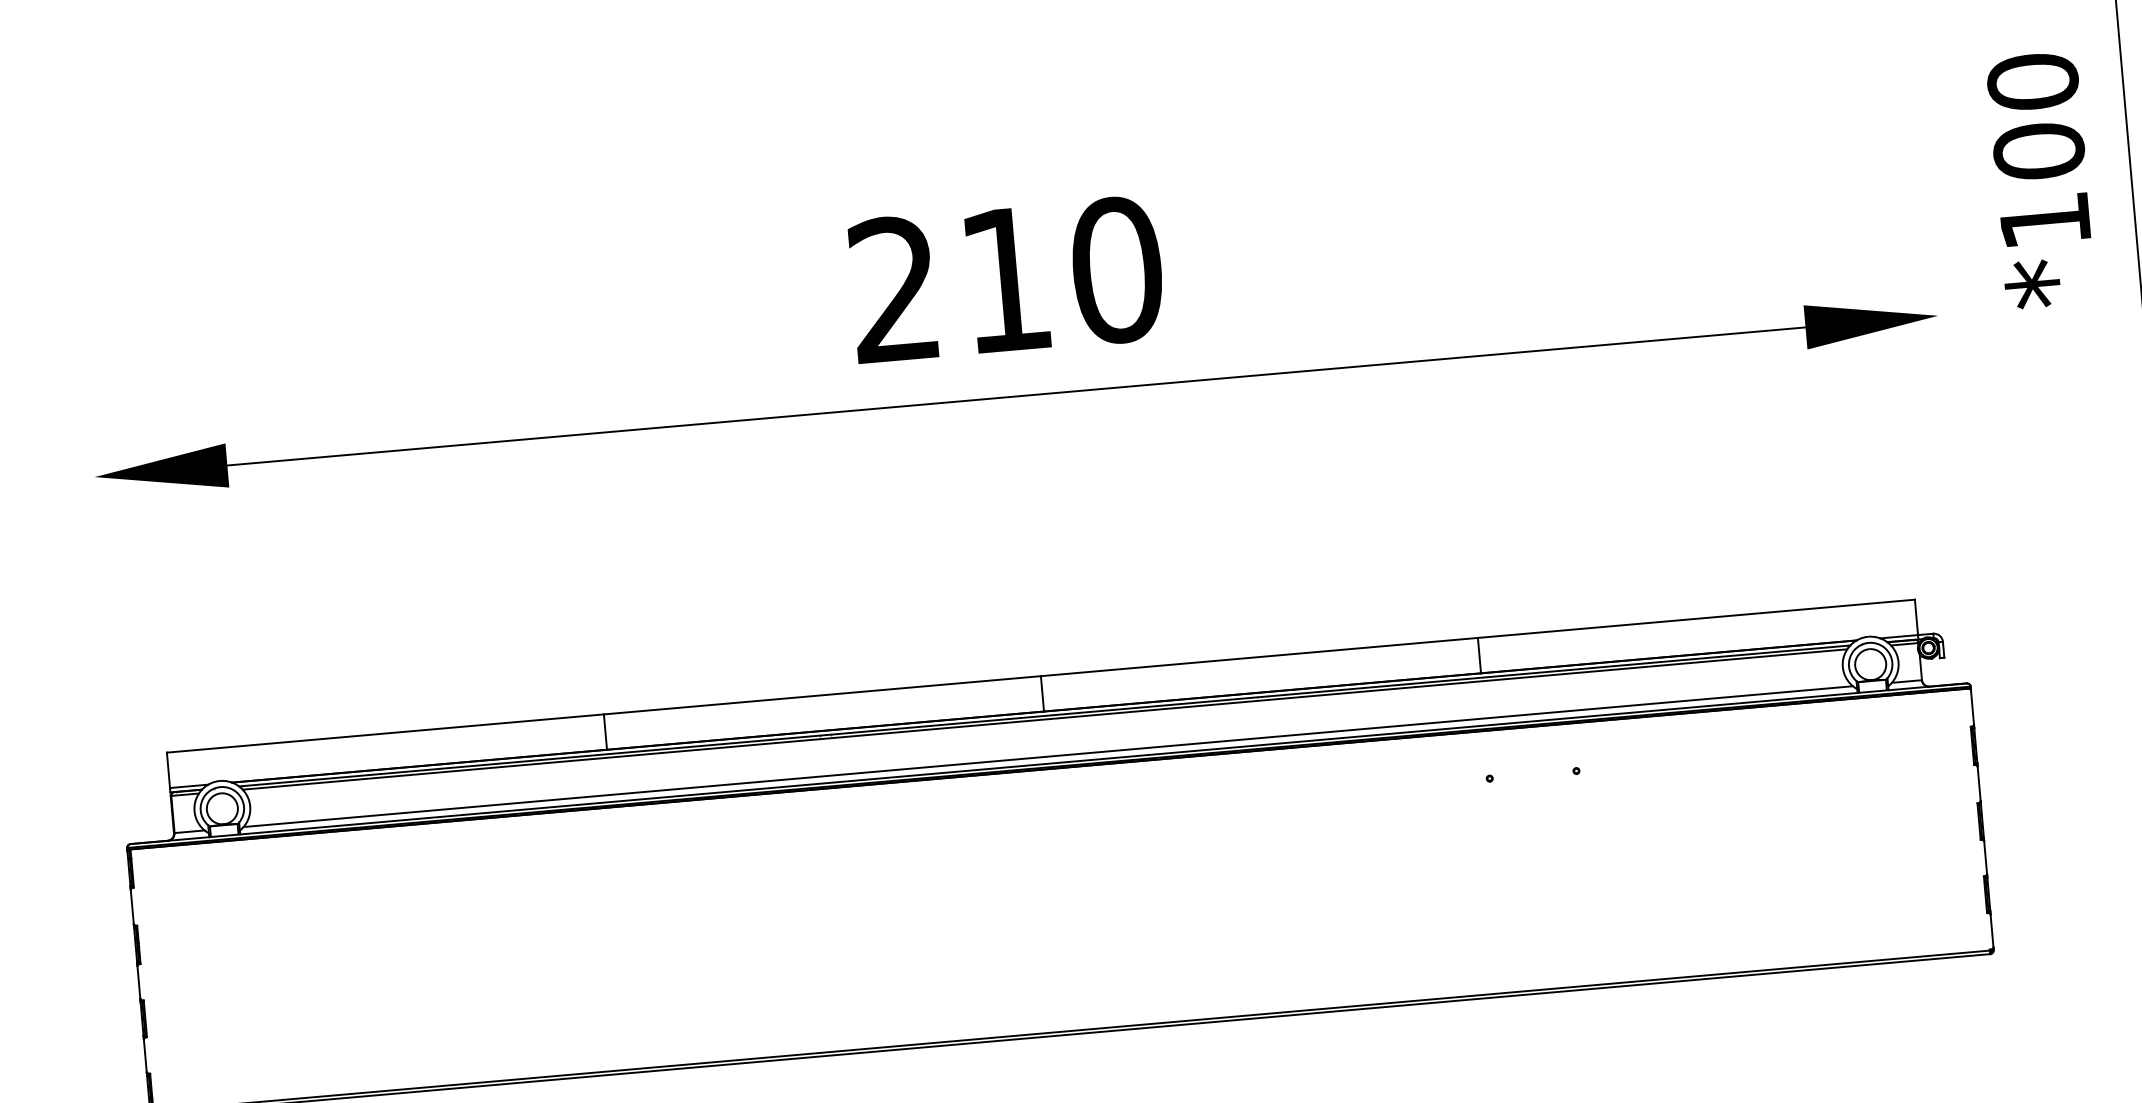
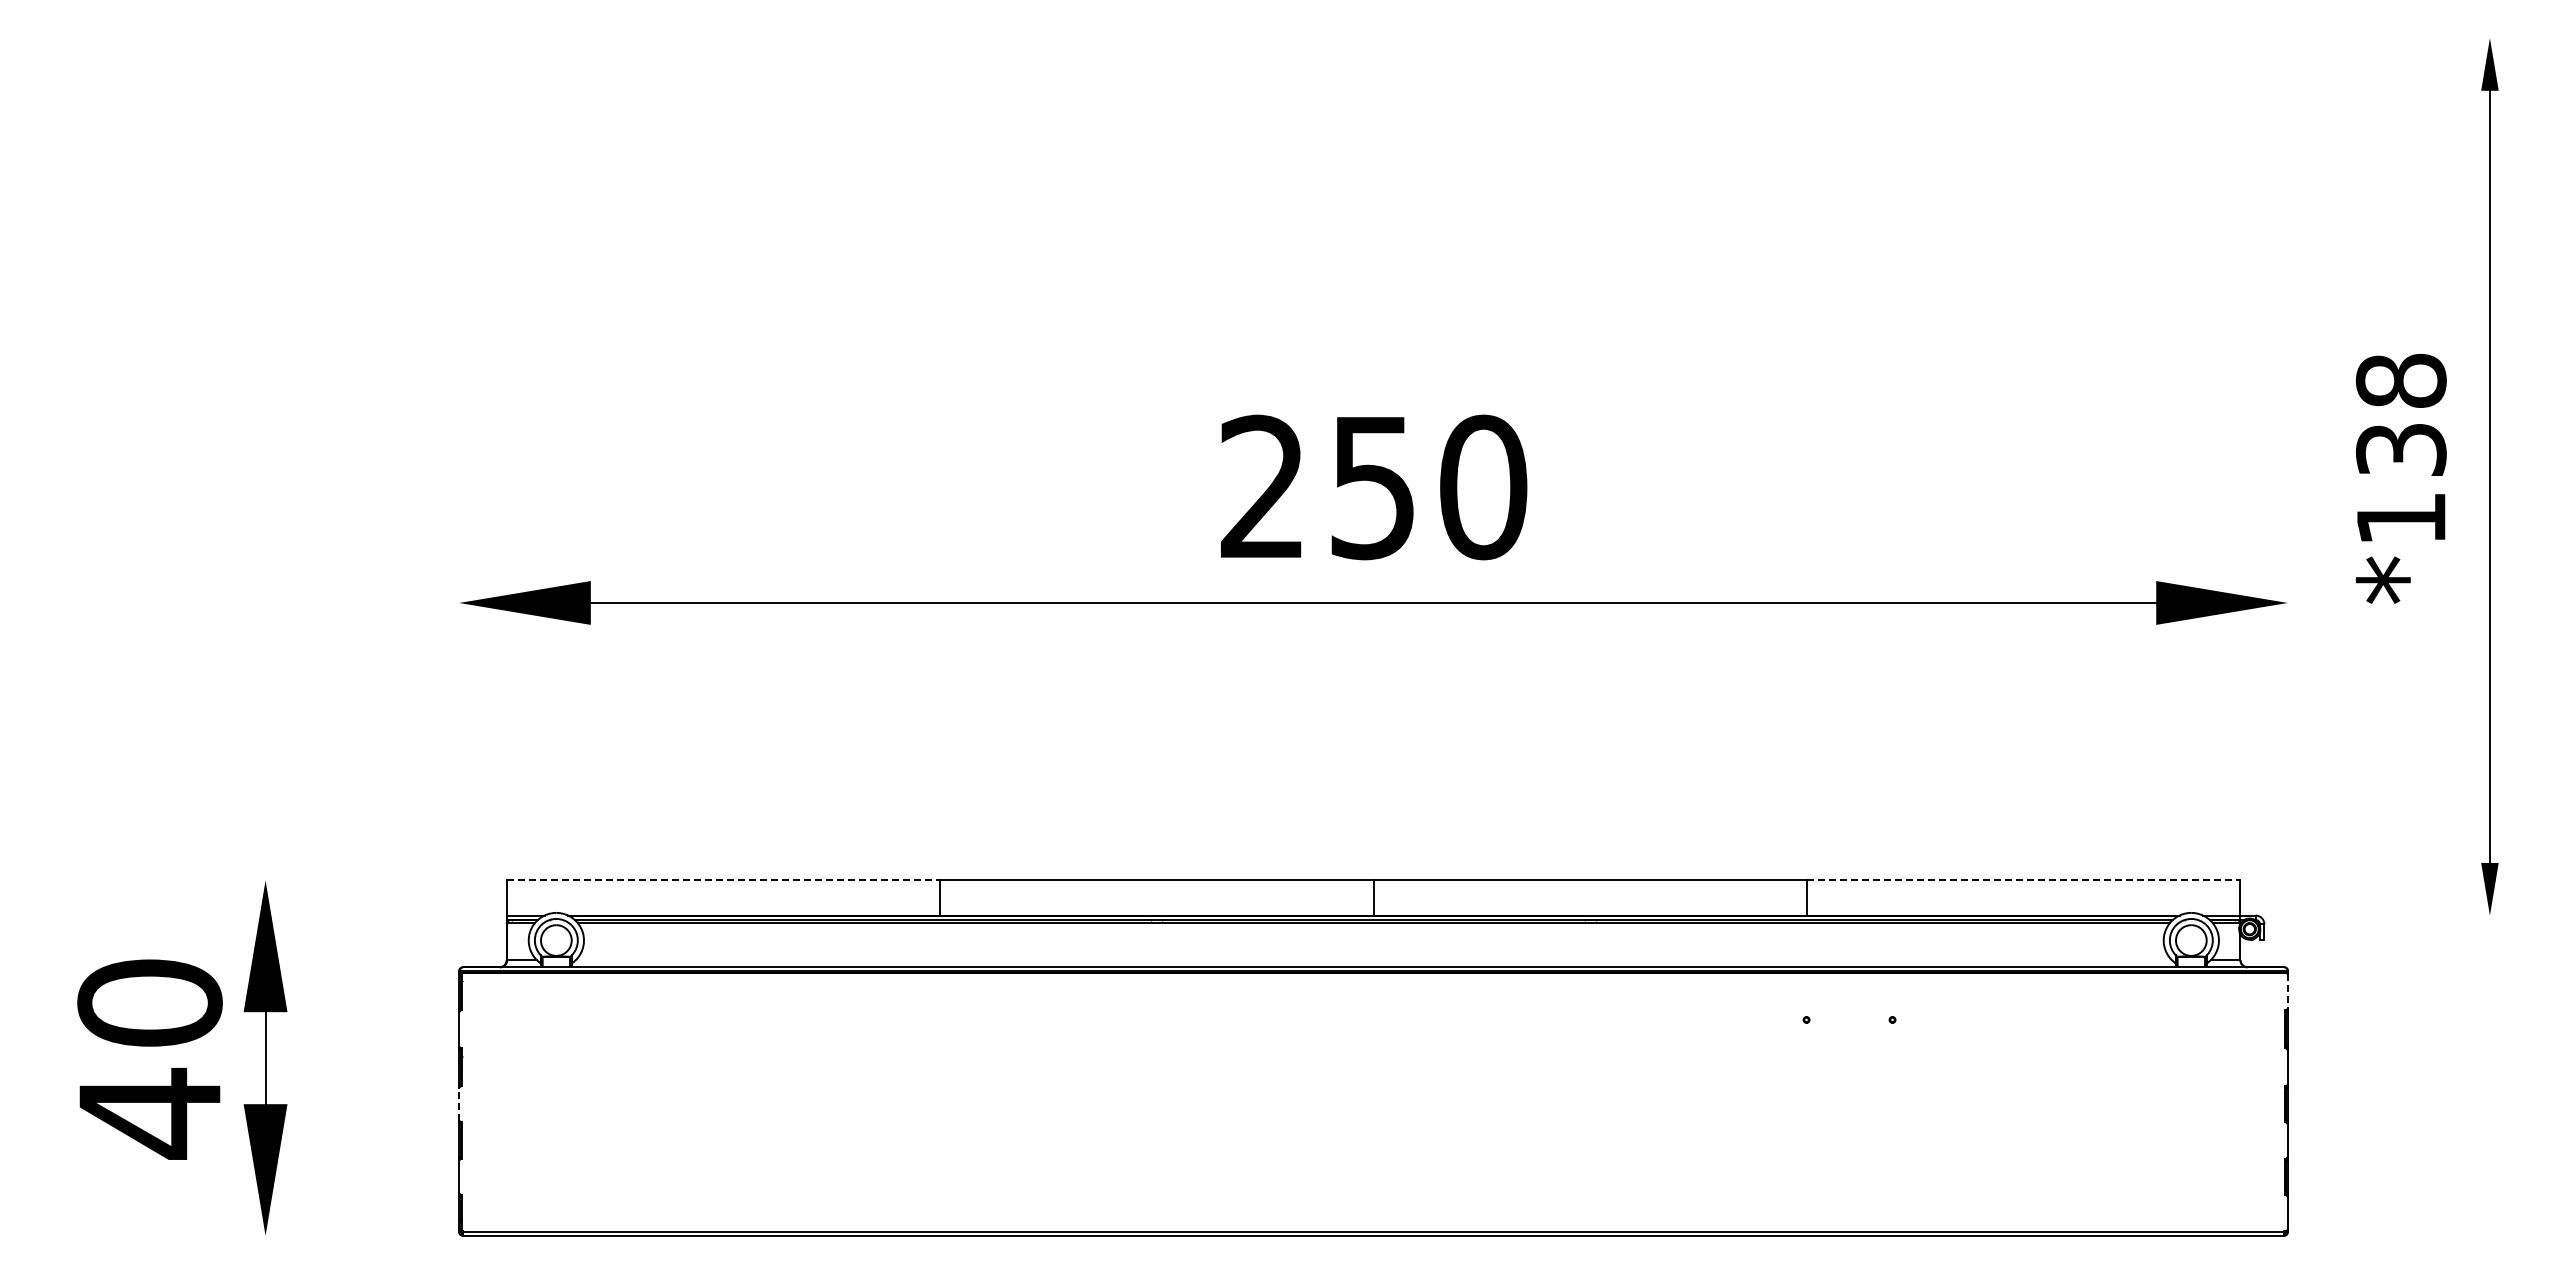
text: (2035, 115) -> (2400, 414), *100 -> *138
text: (1005, 281) -> (1372, 488), 210 -> 250
line: (1696, 618) -> (2023, 880), solid -> dashed
line: (1972, 707) -> (2287, 991), solid -> dashed
line: (385, 733) -> (723, 880), solid -> dashed
line: (1047, 756) -> (1373, 960), removed
line: (139, 981) -> (459, 1103), solid -> dashed

